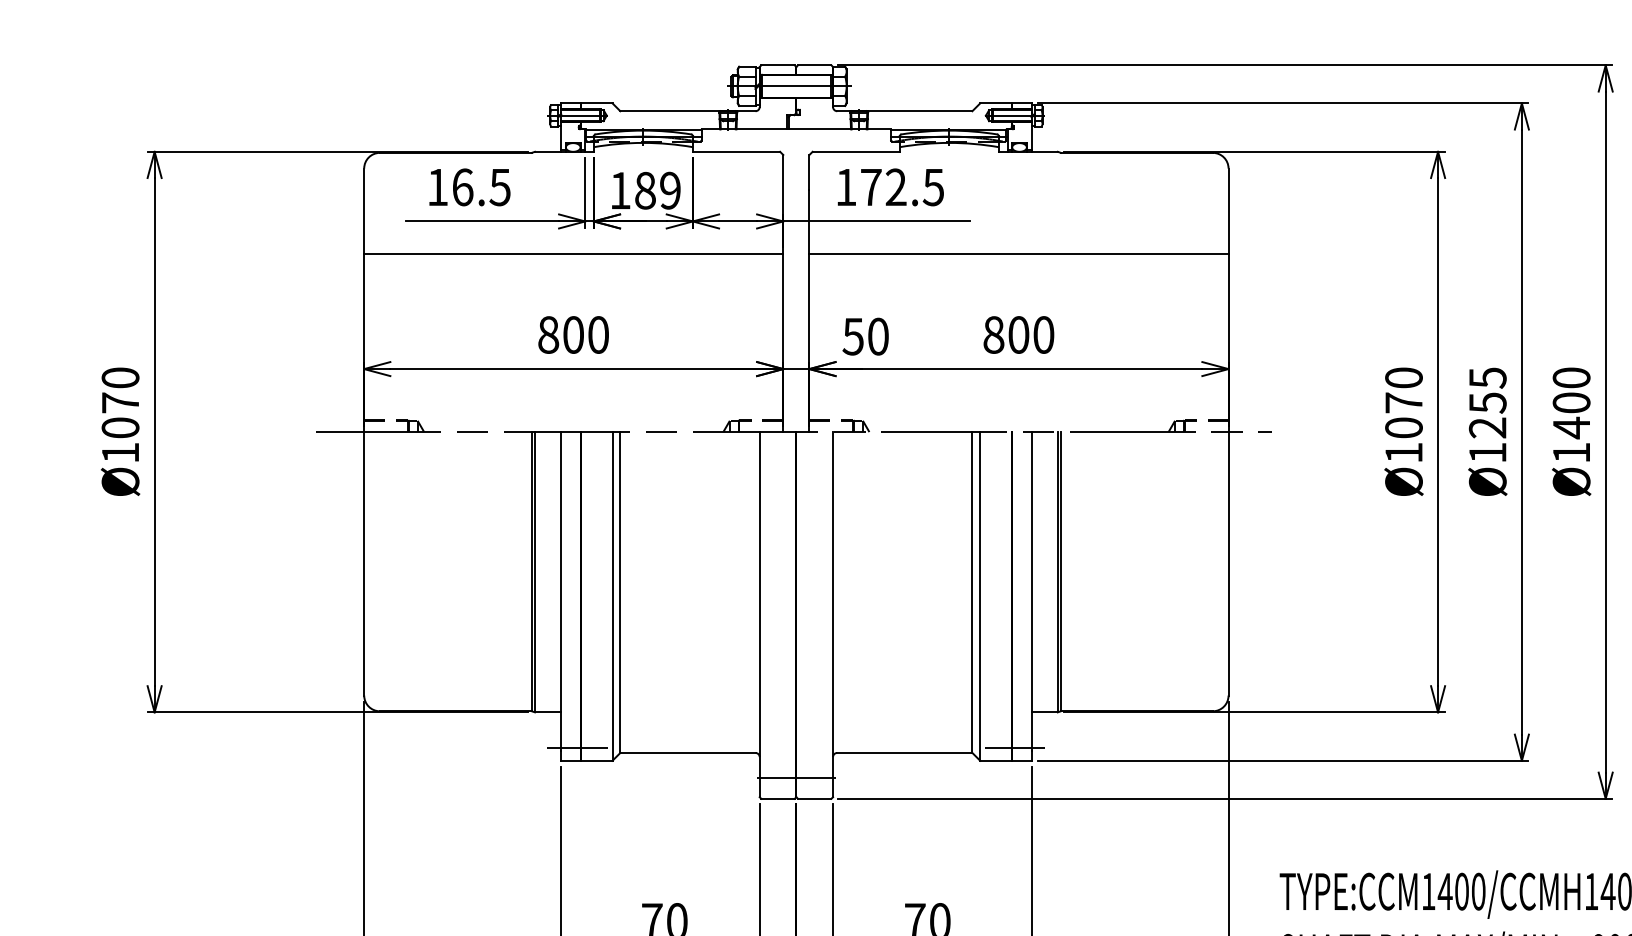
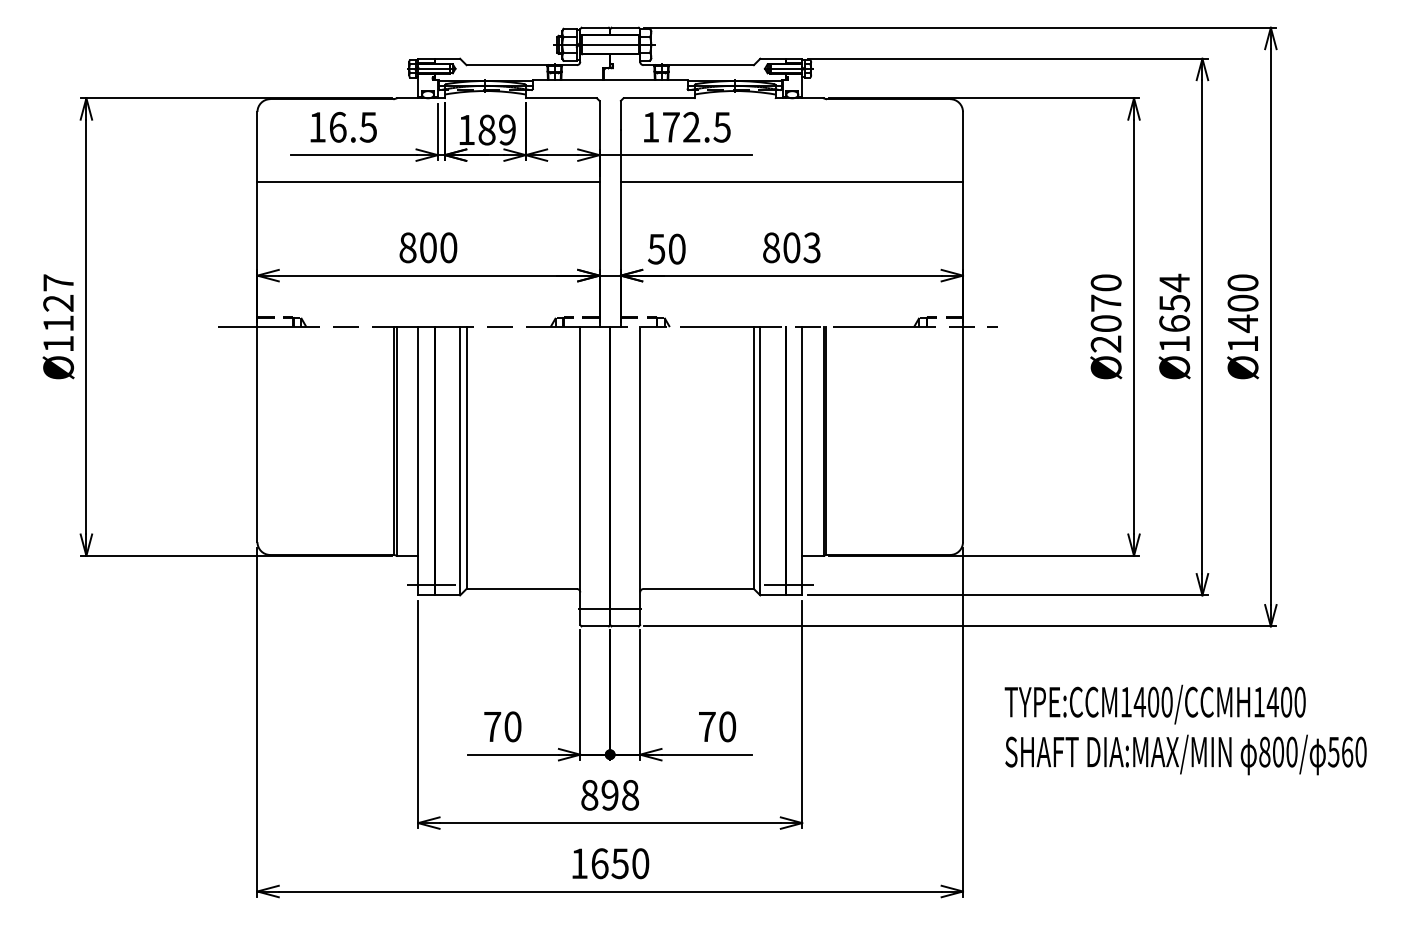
text: (1042, 334) -> (811, 247), 800 -> 803
text: (120, 401) -> (58, 302), Ø1070 -> Ø1127
text: (1487, 401) -> (1174, 302), Ø1255 -> Ø1654
text: (1403, 452) -> (1105, 343), Ø1070 -> Ø2070

